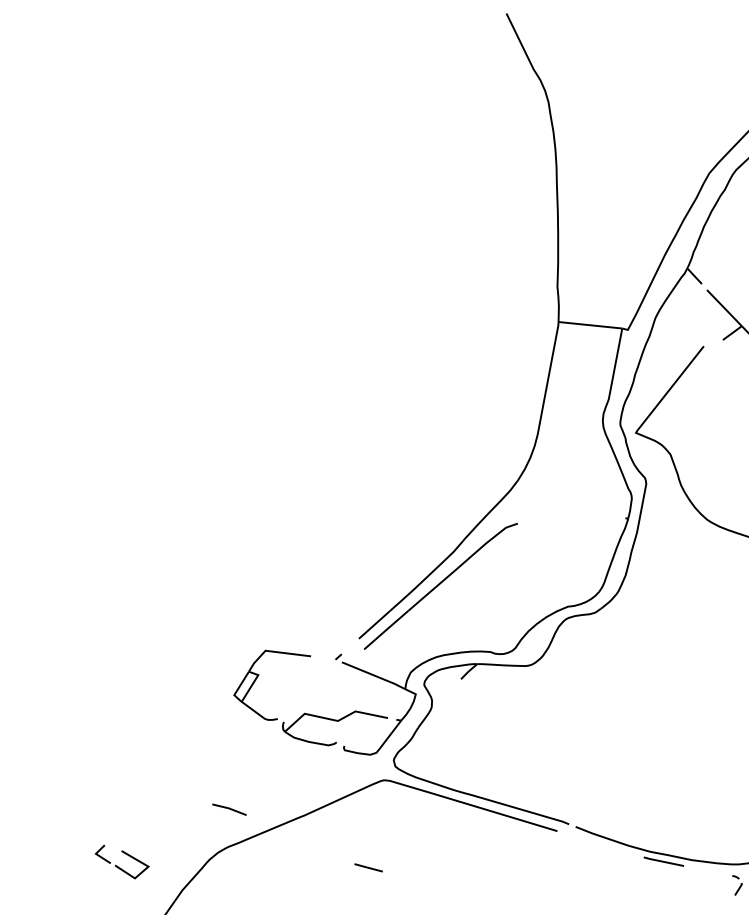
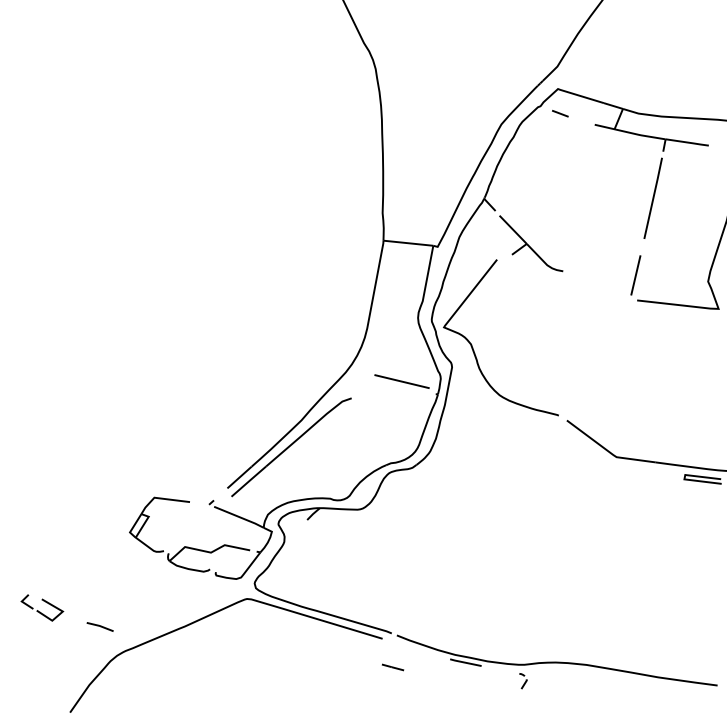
line: (581, 502) -> (401, 381), added
line: (228, 809) -> (99, 626), moved
part: (122, 861) -> (42, 607), moved
line: (367, 867) -> (392, 667), moved

